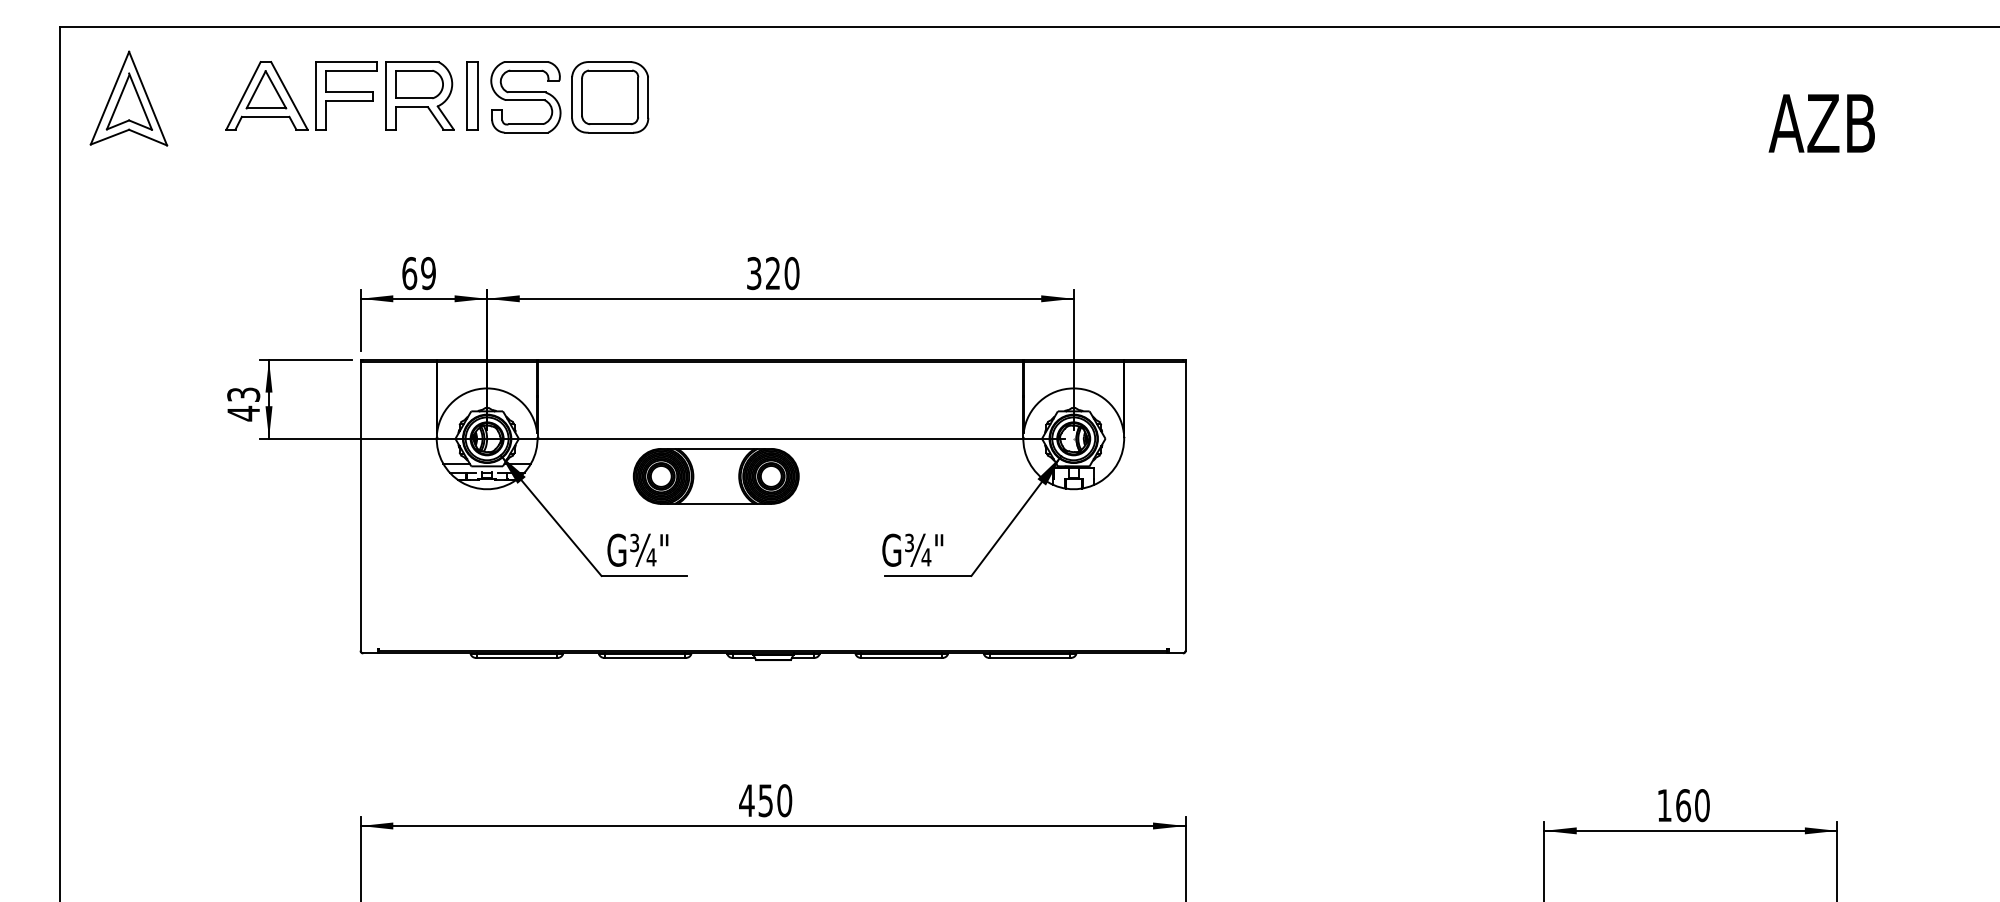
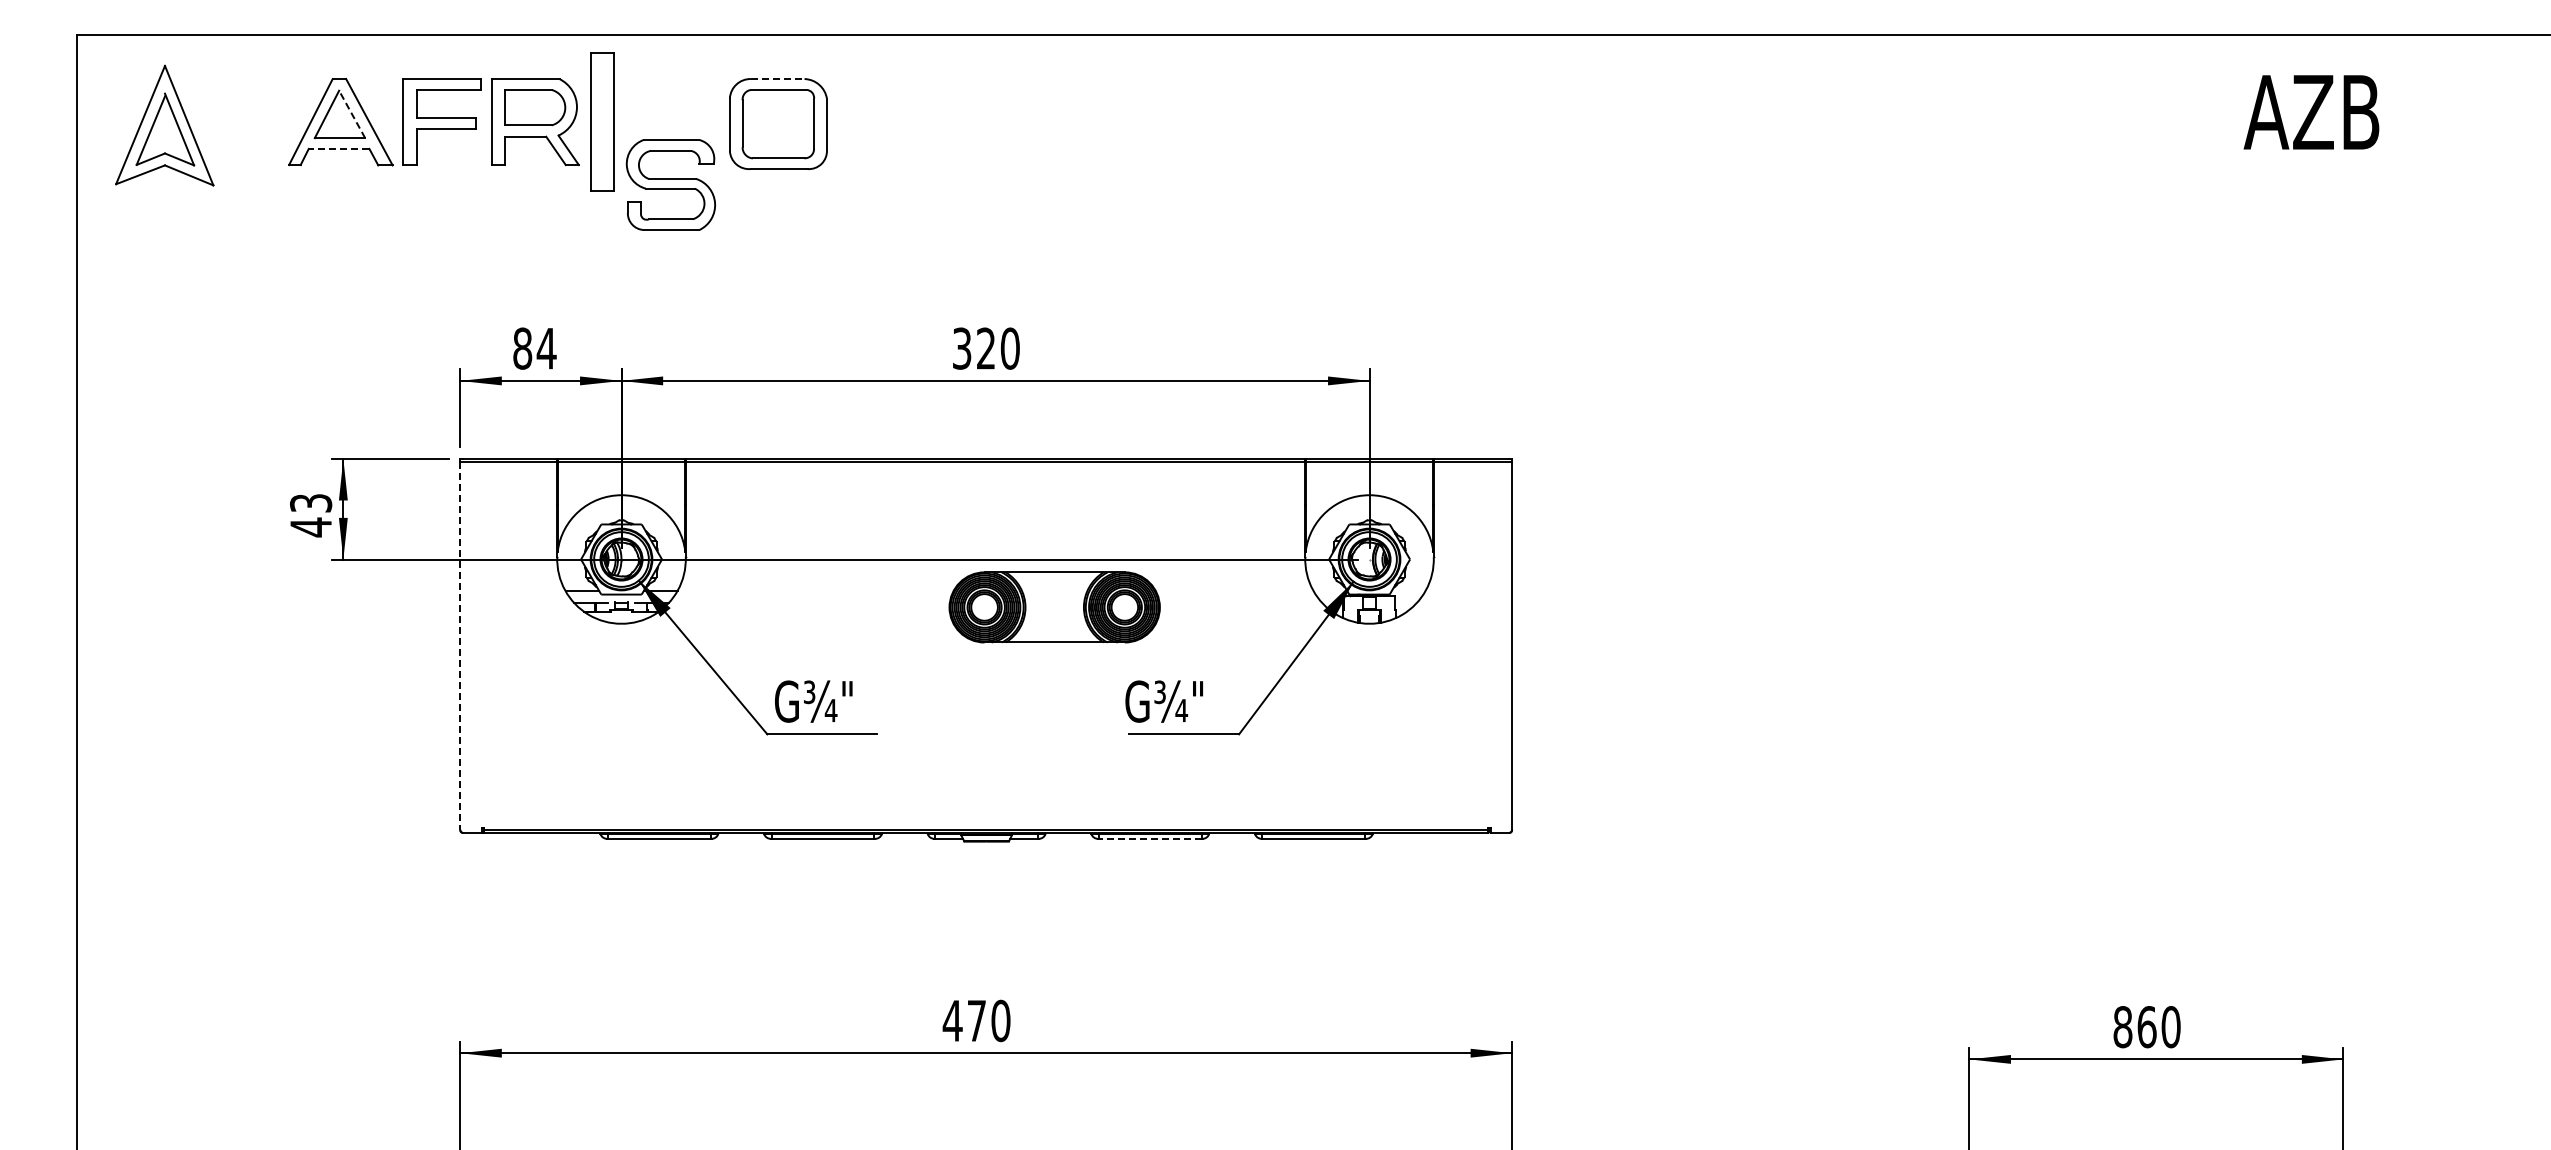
line: (609, 62) -> (777, 79), solid -> dashed
line: (275, 89) -> (351, 114), solid -> dashed
part: (472, 95) -> (602, 121), size x1.6
part: (525, 96) -> (670, 184), moved
line: (265, 116) -> (338, 148), solid -> dashed
text: (1821, 123) -> (2311, 112), moved
text: (418, 273) -> (534, 348), 69 -> 84
part: (716, 476) -> (1054, 607), moved
line: (360, 506) -> (460, 645), solid -> dashed
line: (901, 657) -> (1149, 838), solid -> dashed
text: (765, 801) -> (976, 1021), 450 -> 470
text: (1664, 805) -> (2122, 1027), 160 -> 860

